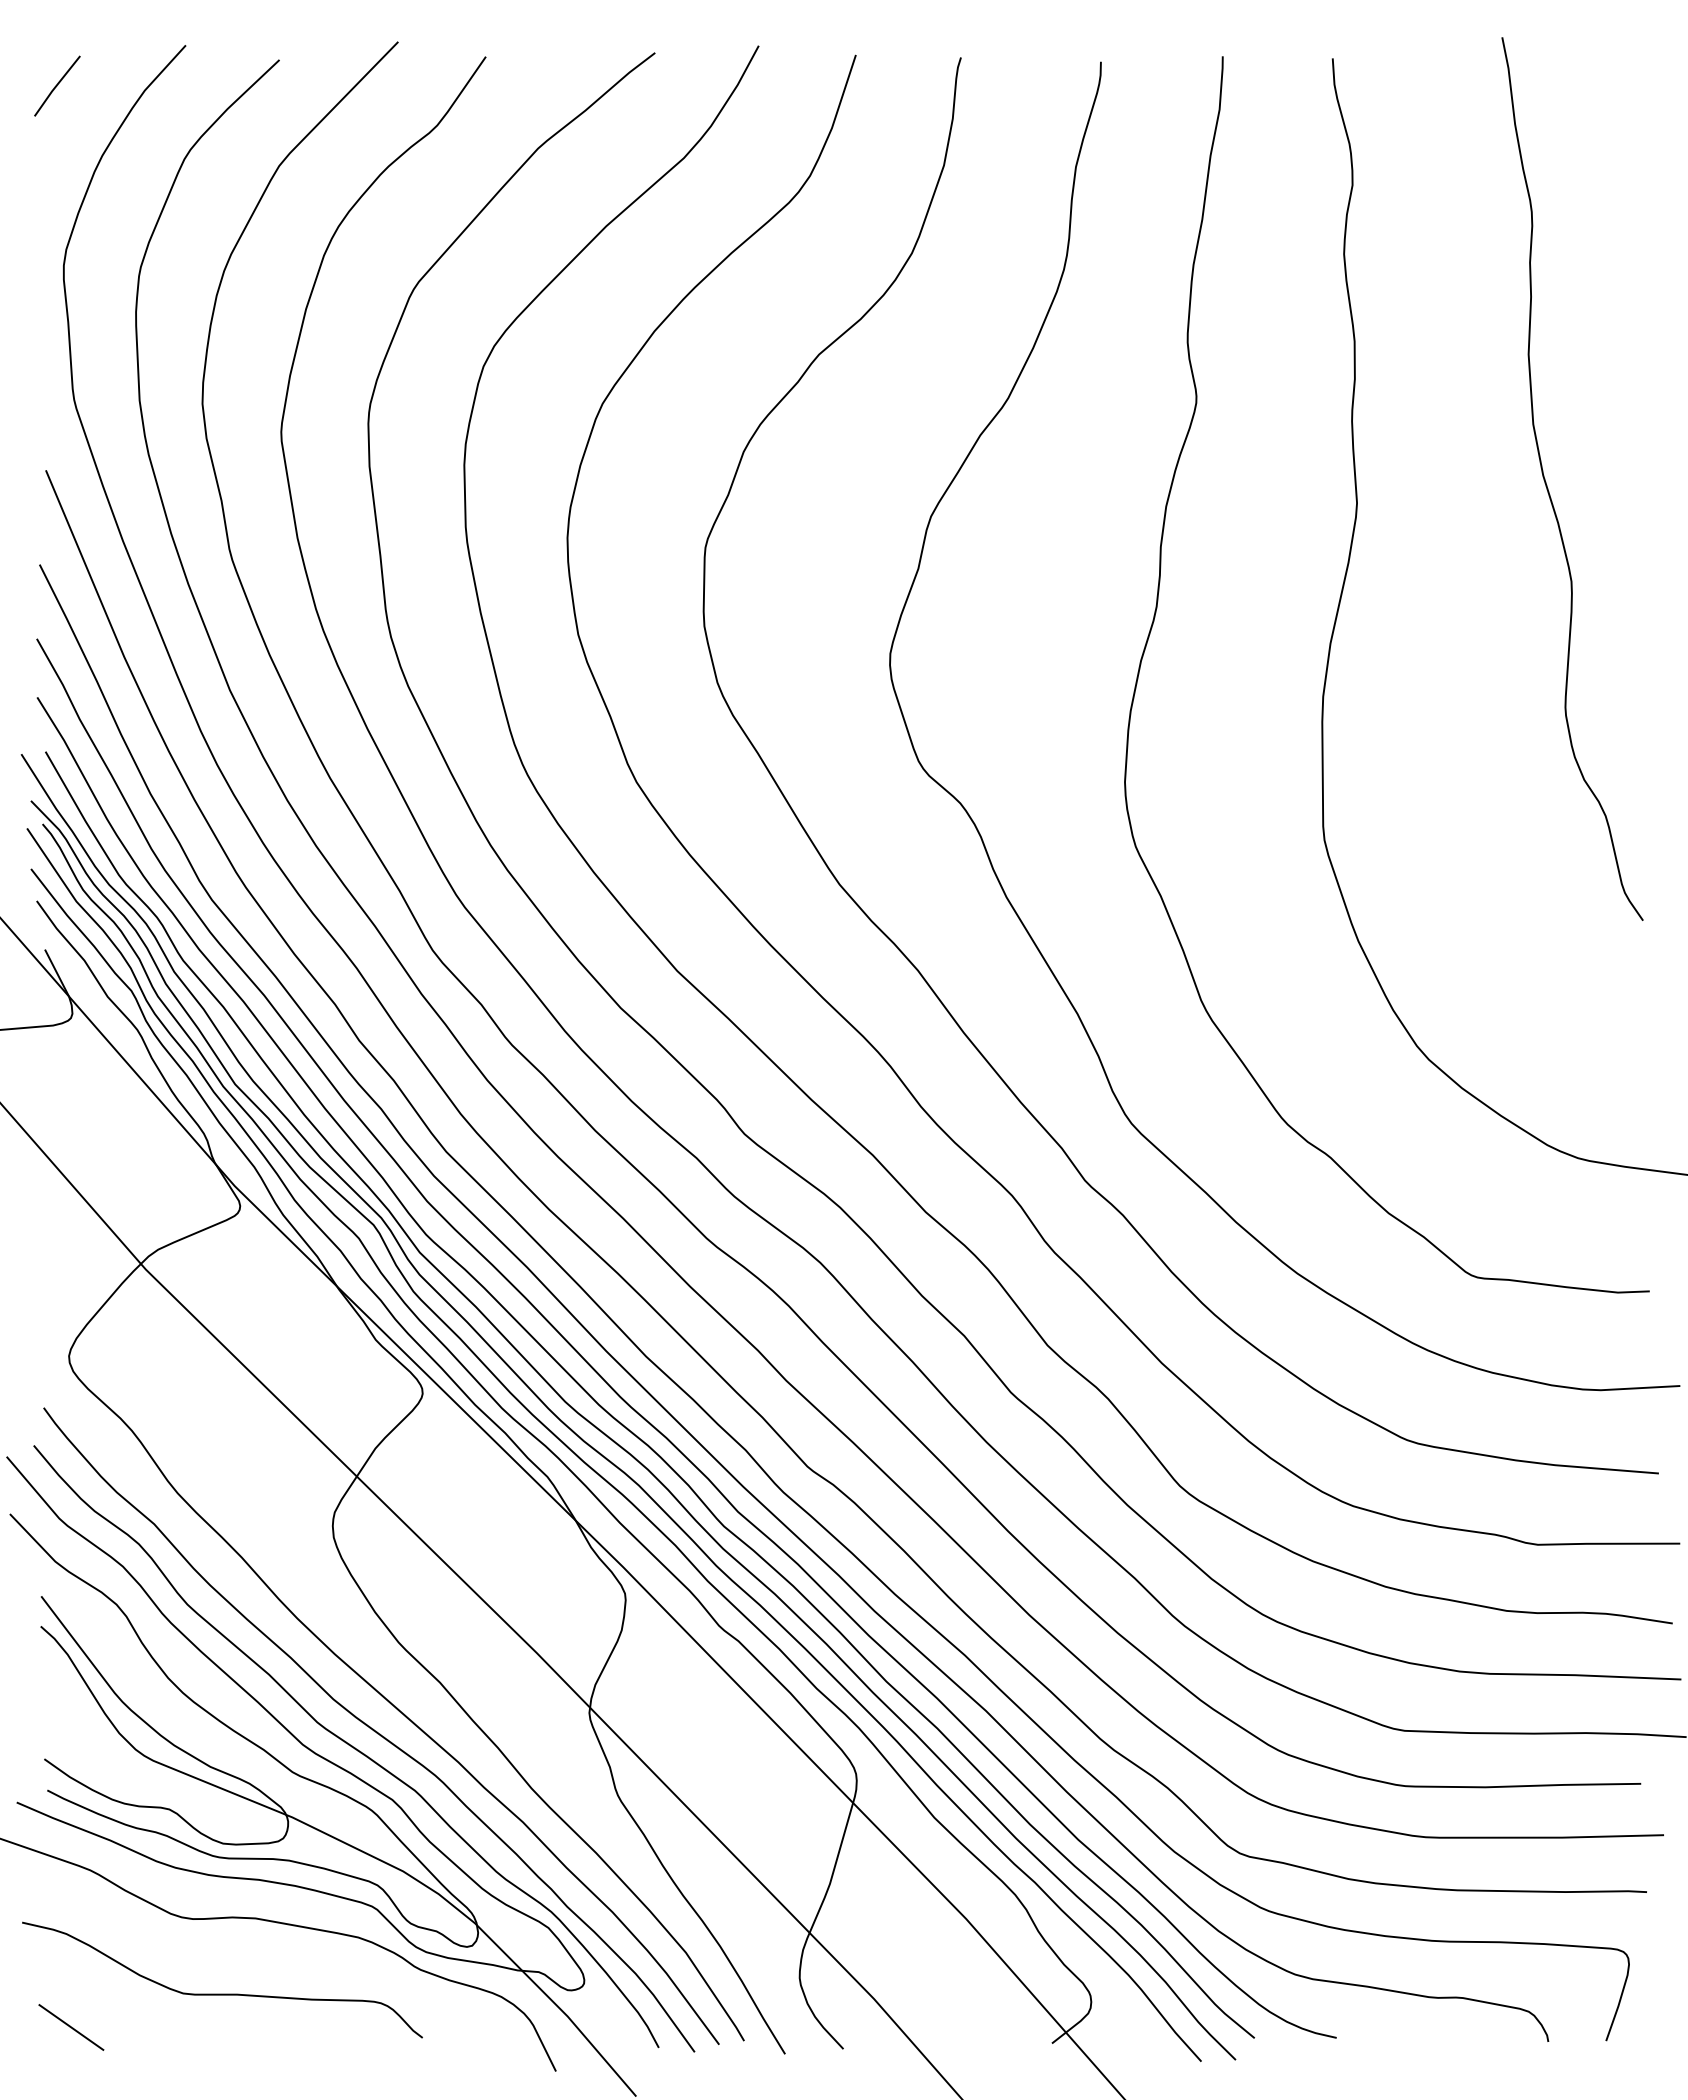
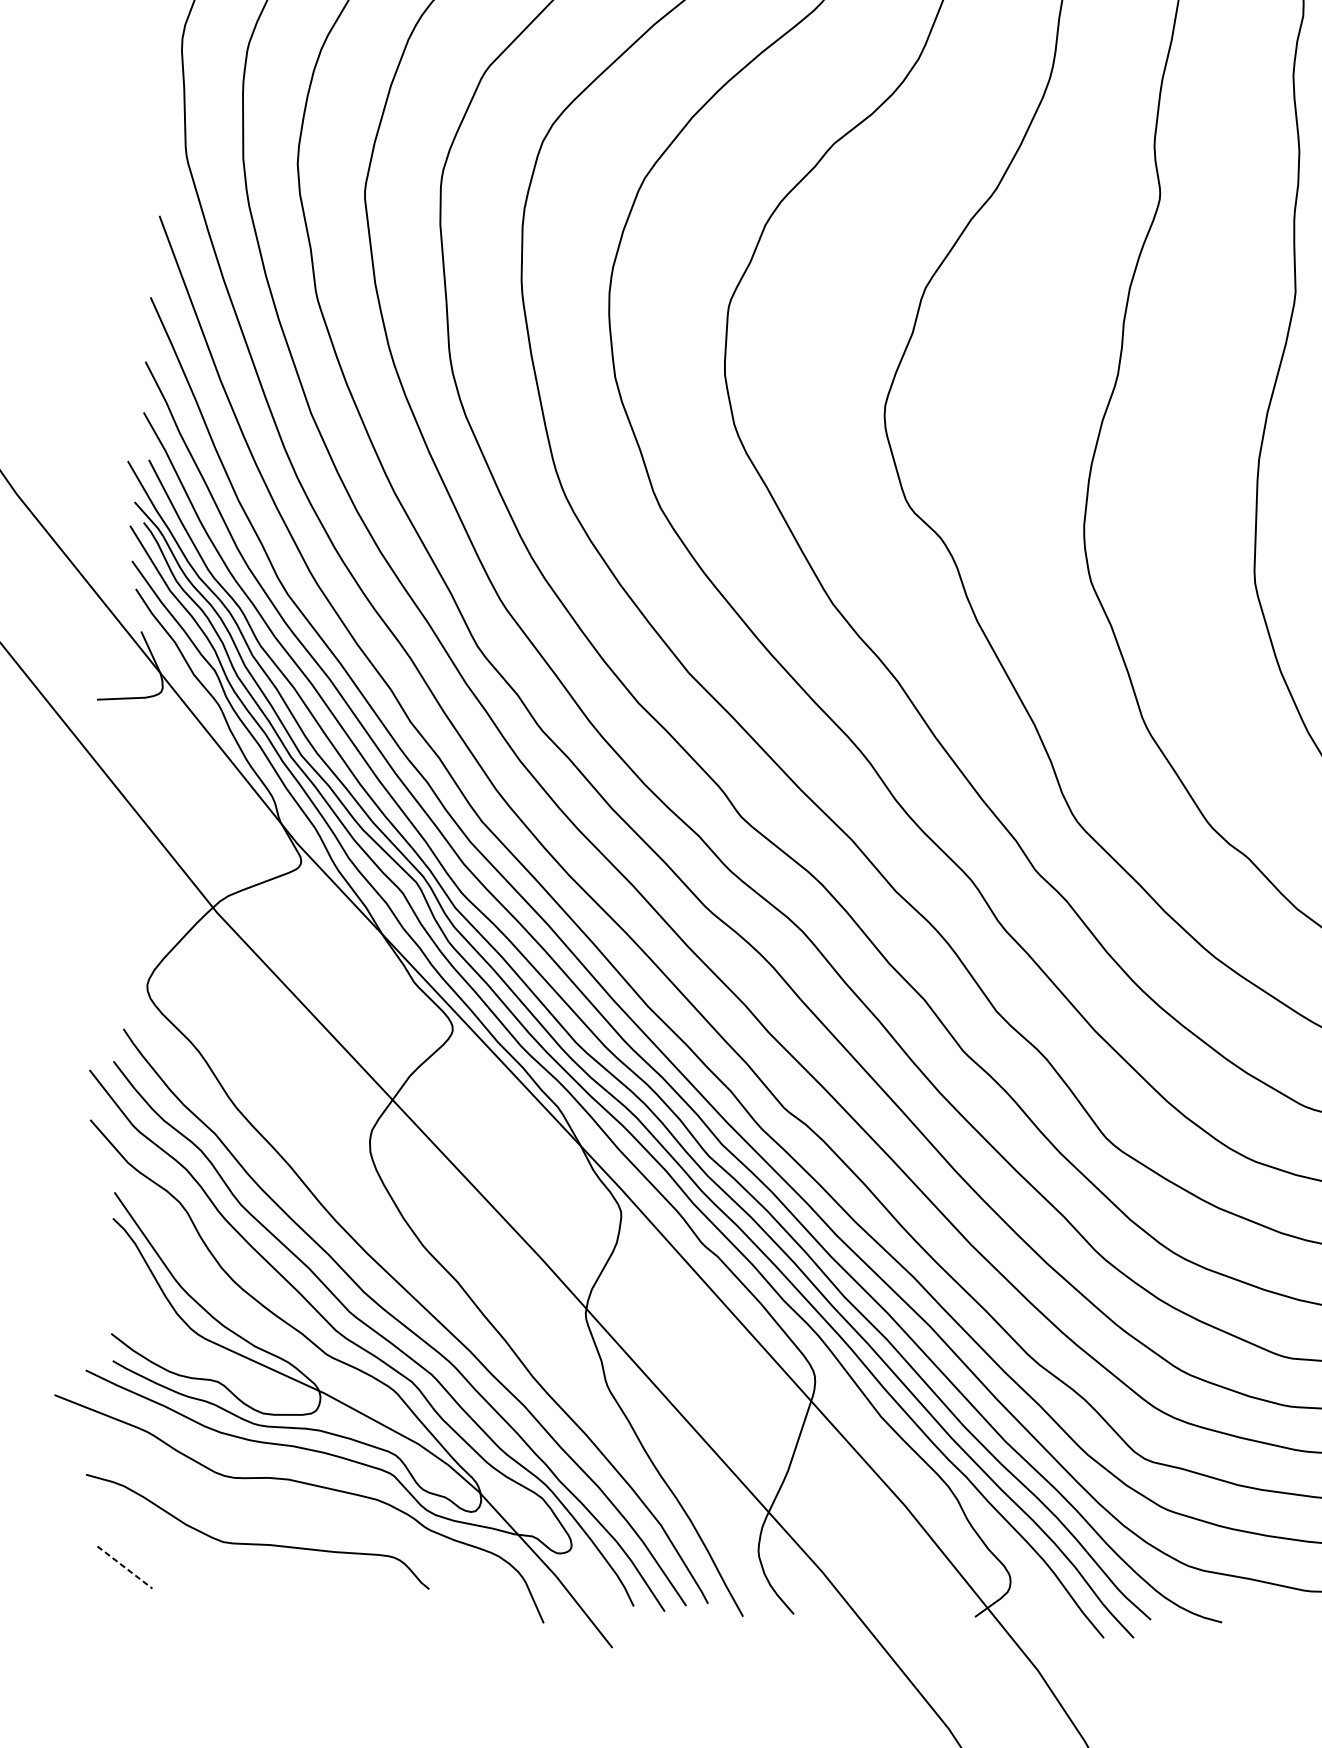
line: (71, 2027) -> (125, 1567), solid -> dashed

